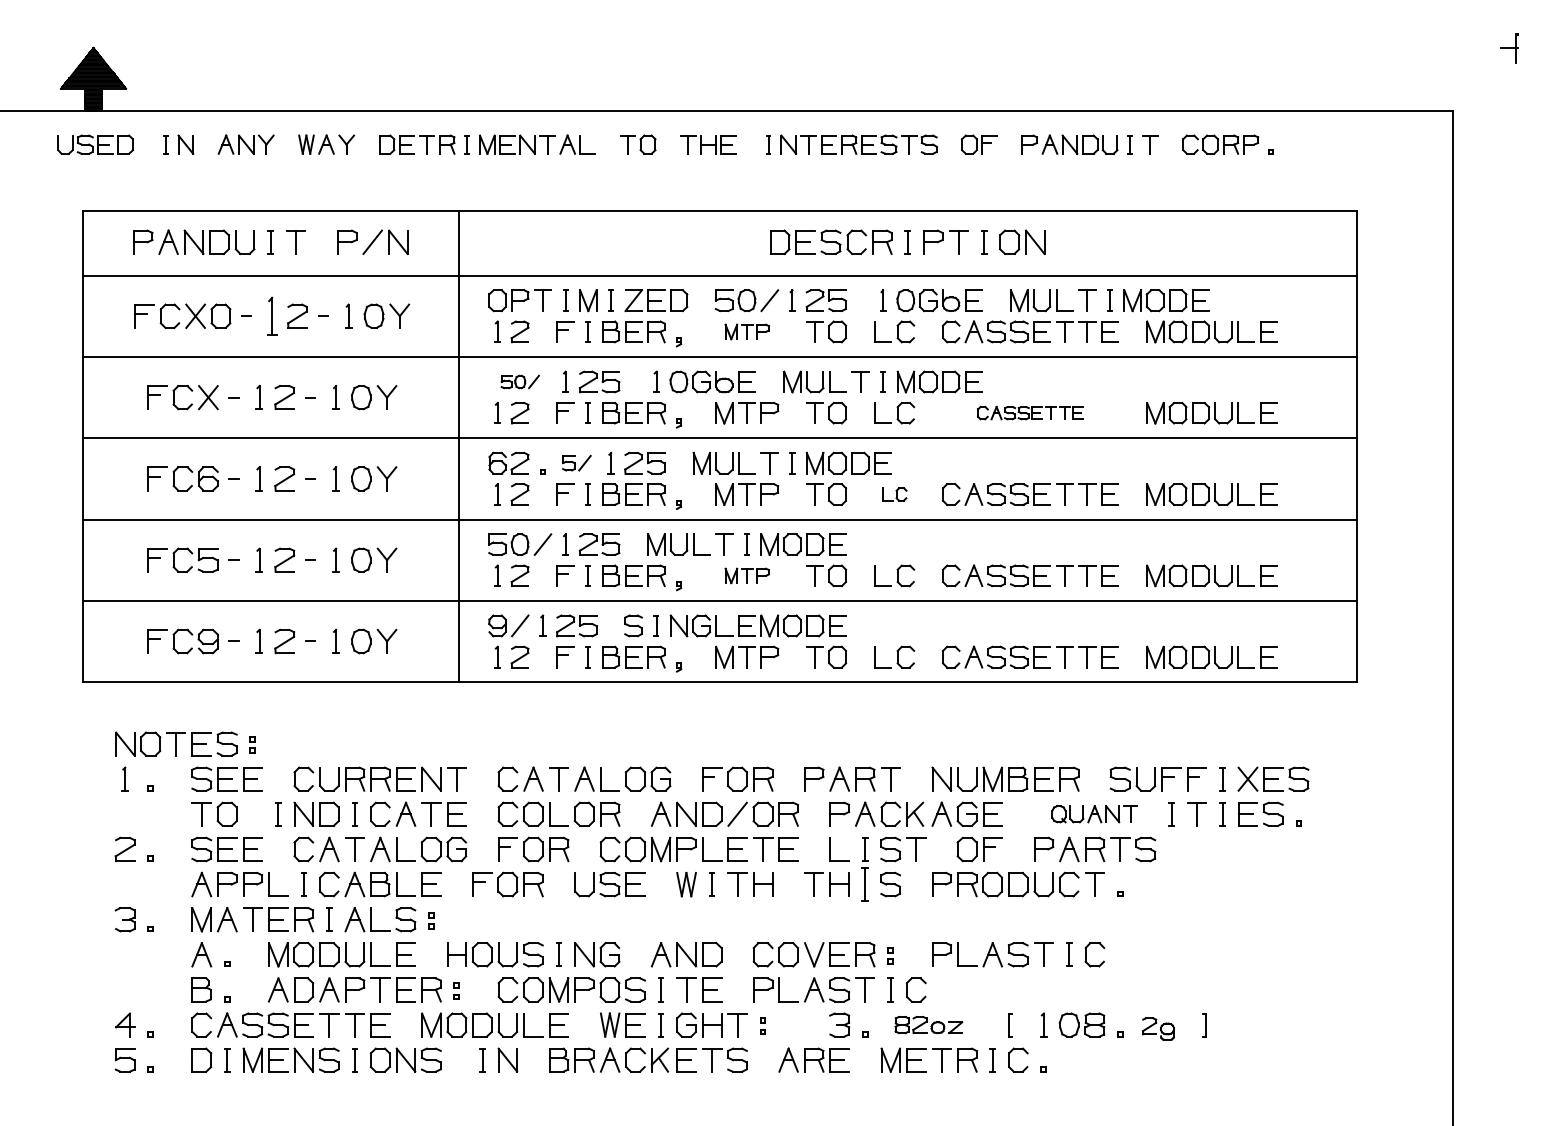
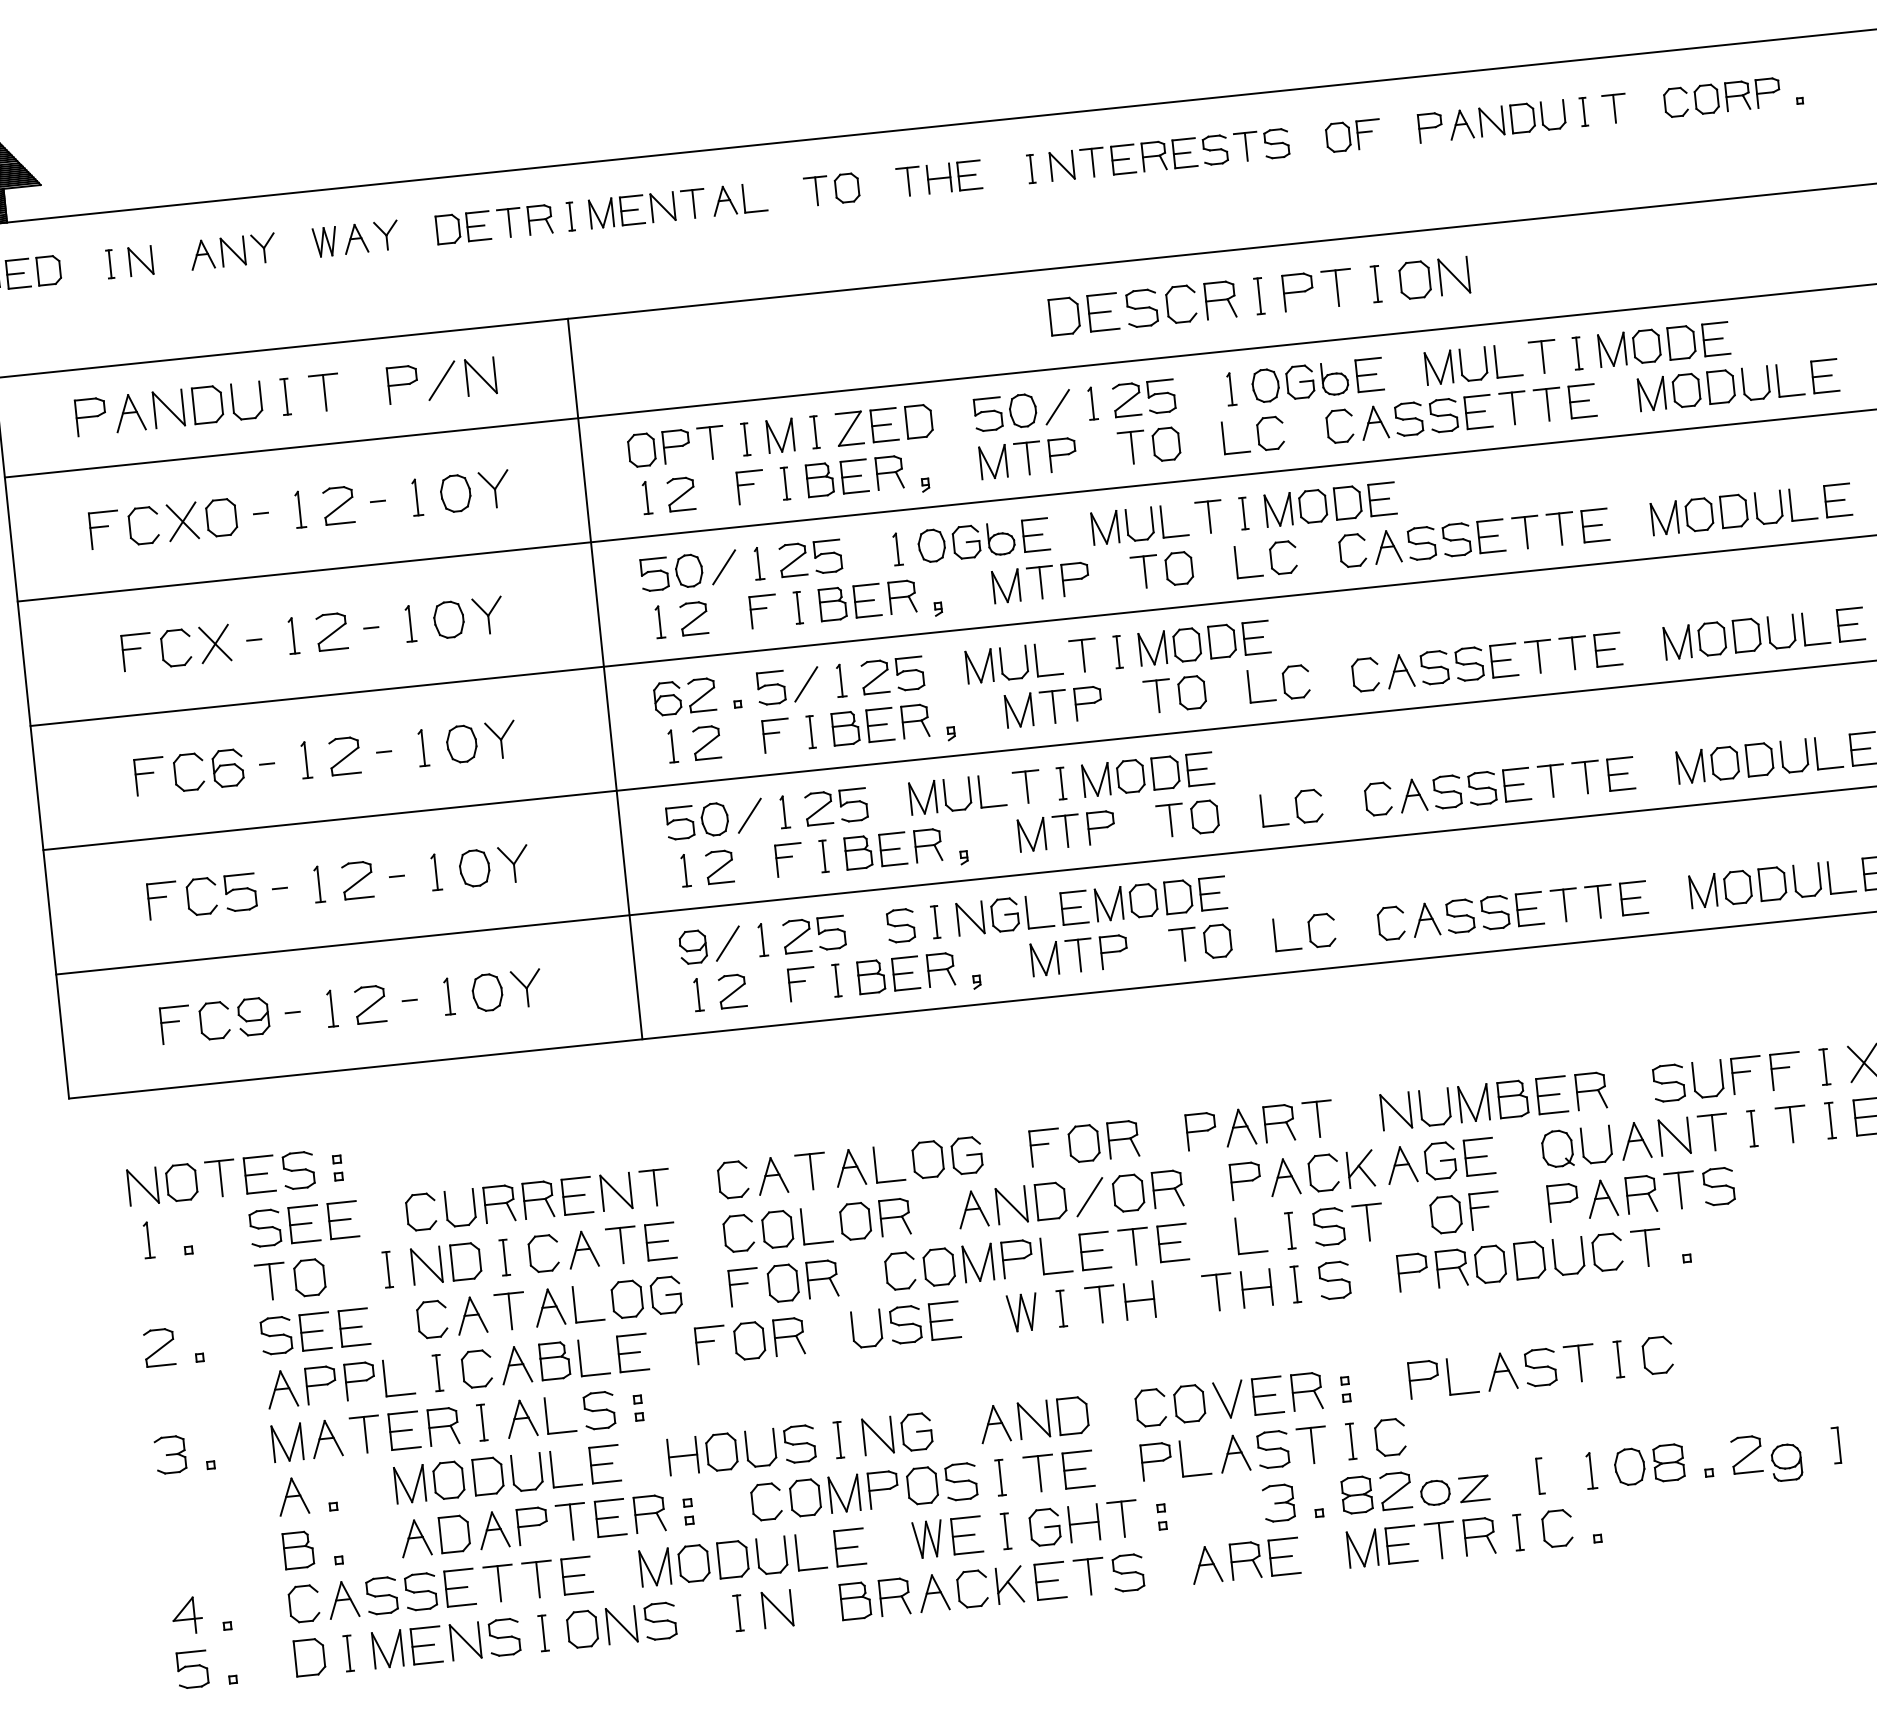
part: (271, 315) -> (298, 508), size x0.62
part: (747, 331) -> (1028, 457), size x1.43
part: (520, 381) -> (689, 570), size x1.67
part: (1030, 412) -> (1473, 536), size x1.67
part: (576, 462) -> (788, 685), size x1.43
part: (894, 494) -> (1278, 683), size x1.67
part: (747, 575) -> (1067, 830), size x1.43
part: (1094, 813) -> (1634, 1139), size x1.43
part: (865, 884) -> (1296, 1284), size x0.71
part: (928, 1024) -> (1414, 1488), size x1.43
part: (1158, 1028) -> (1766, 1458), size x1.43

